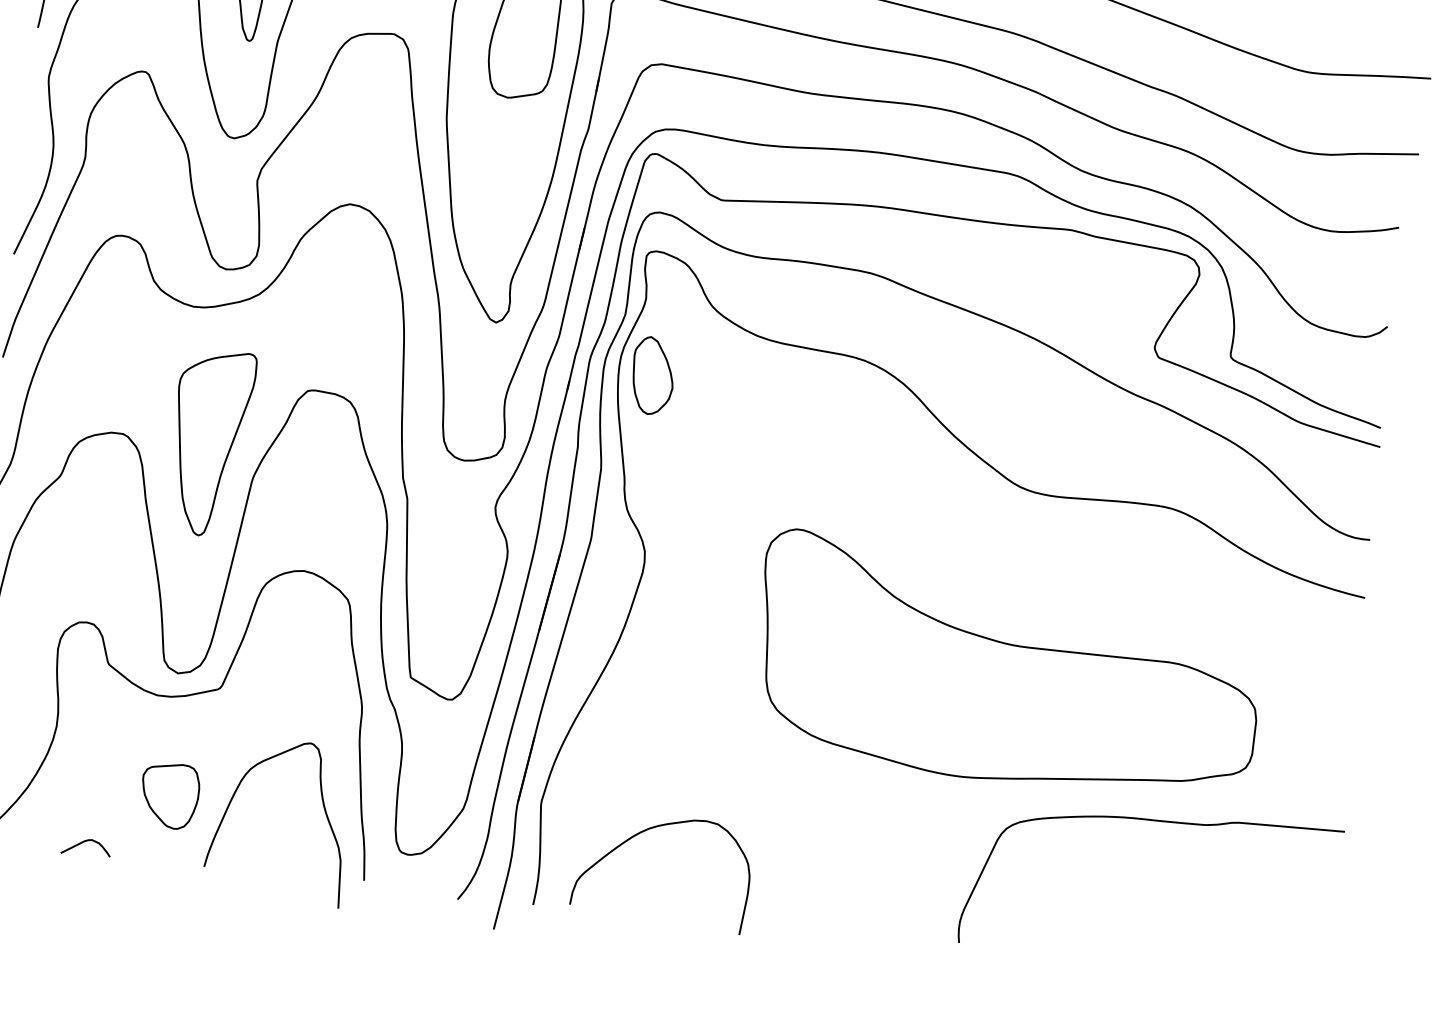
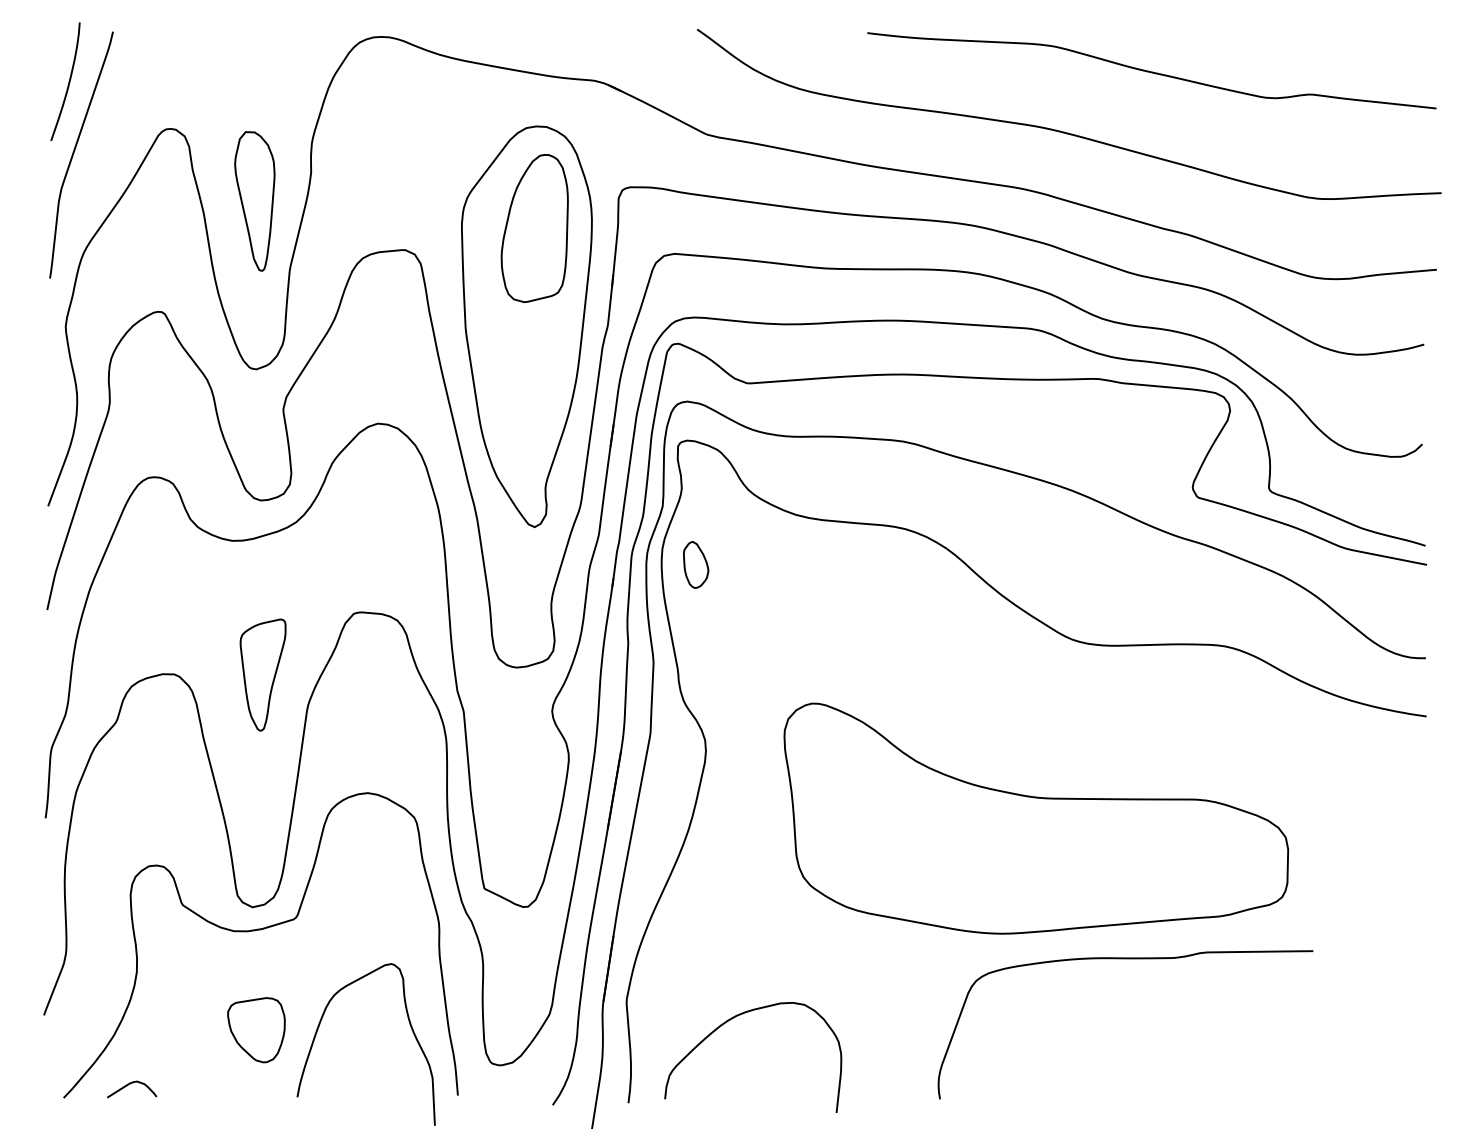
part: (652, 375) -> (695, 564), size x0.6
part: (210, 442) -> (262, 674), size x0.6
part: (1008, 665) -> (1036, 818), moved
curve: (1157, 821) -> (1125, 959), moved
curve: (85, 842) -> (130, 1084), moved

